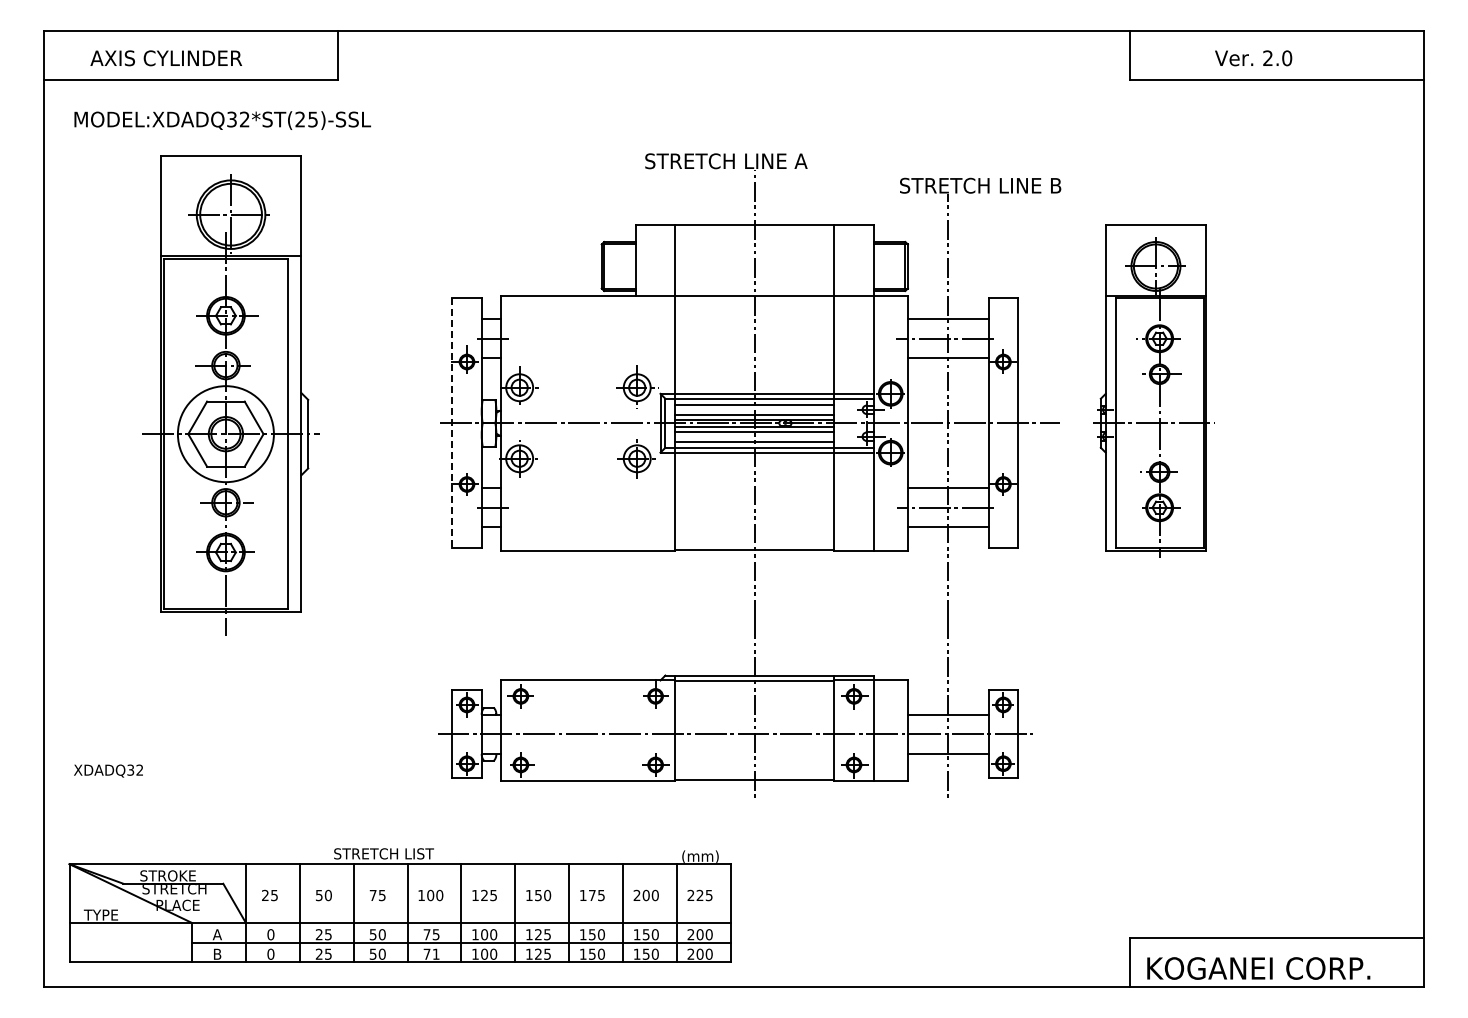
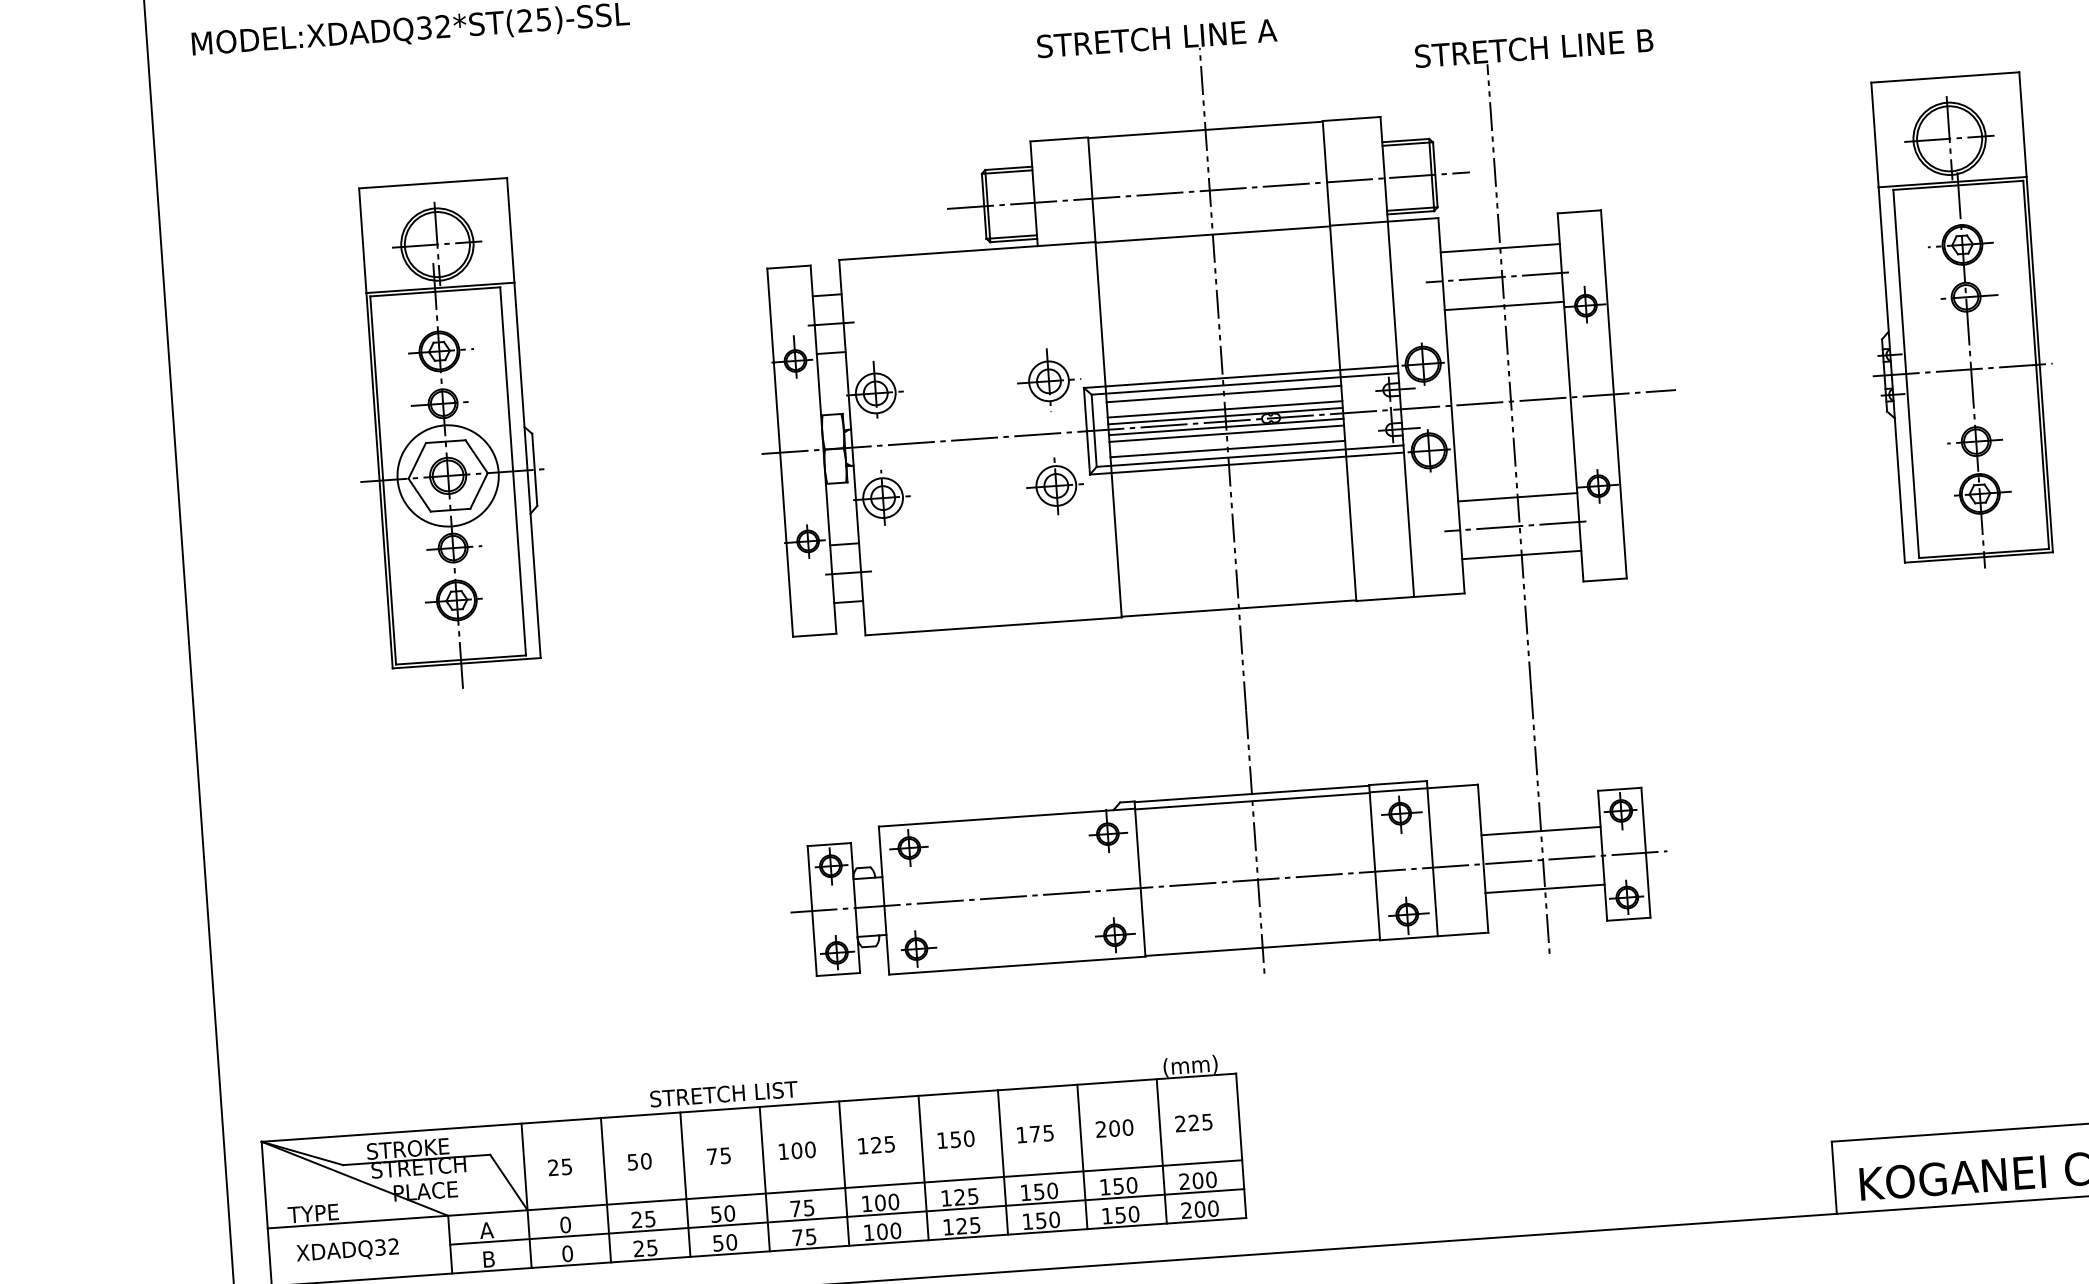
line: (753, 266) -> (1207, 190), added
part: (1153, 390) -> (1958, 321), moved
part: (229, 395) -> (449, 434), size x0.71
line: (452, 423) -> (780, 453), dashed -> solid
text: (108, 770) -> (347, 1250), moved
text: (435, 953) -> (810, 1235), 71 -> 75

